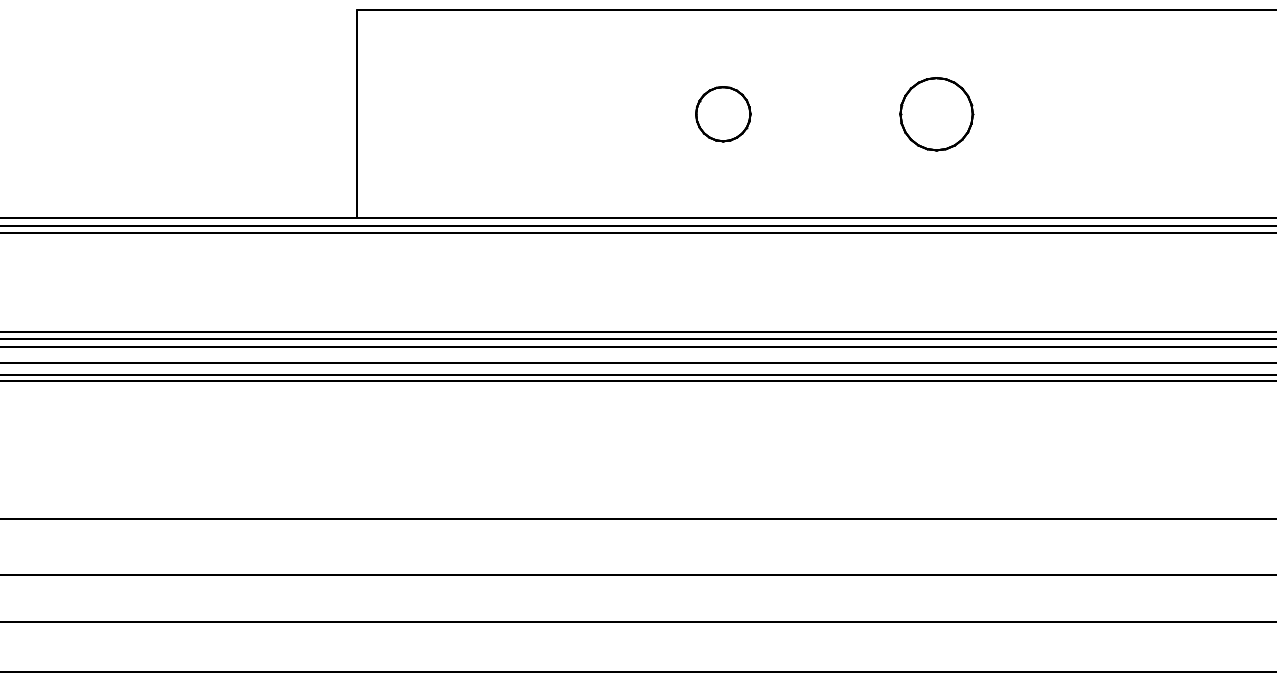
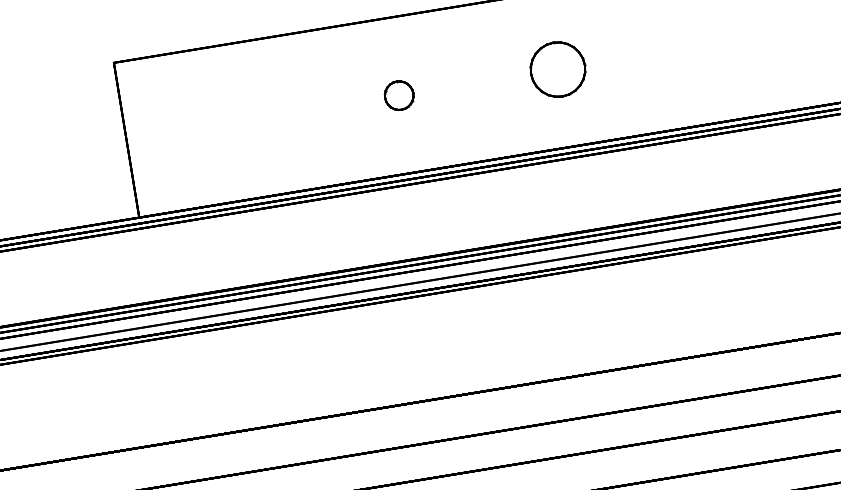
part: (723, 114) -> (399, 95), size x0.7

